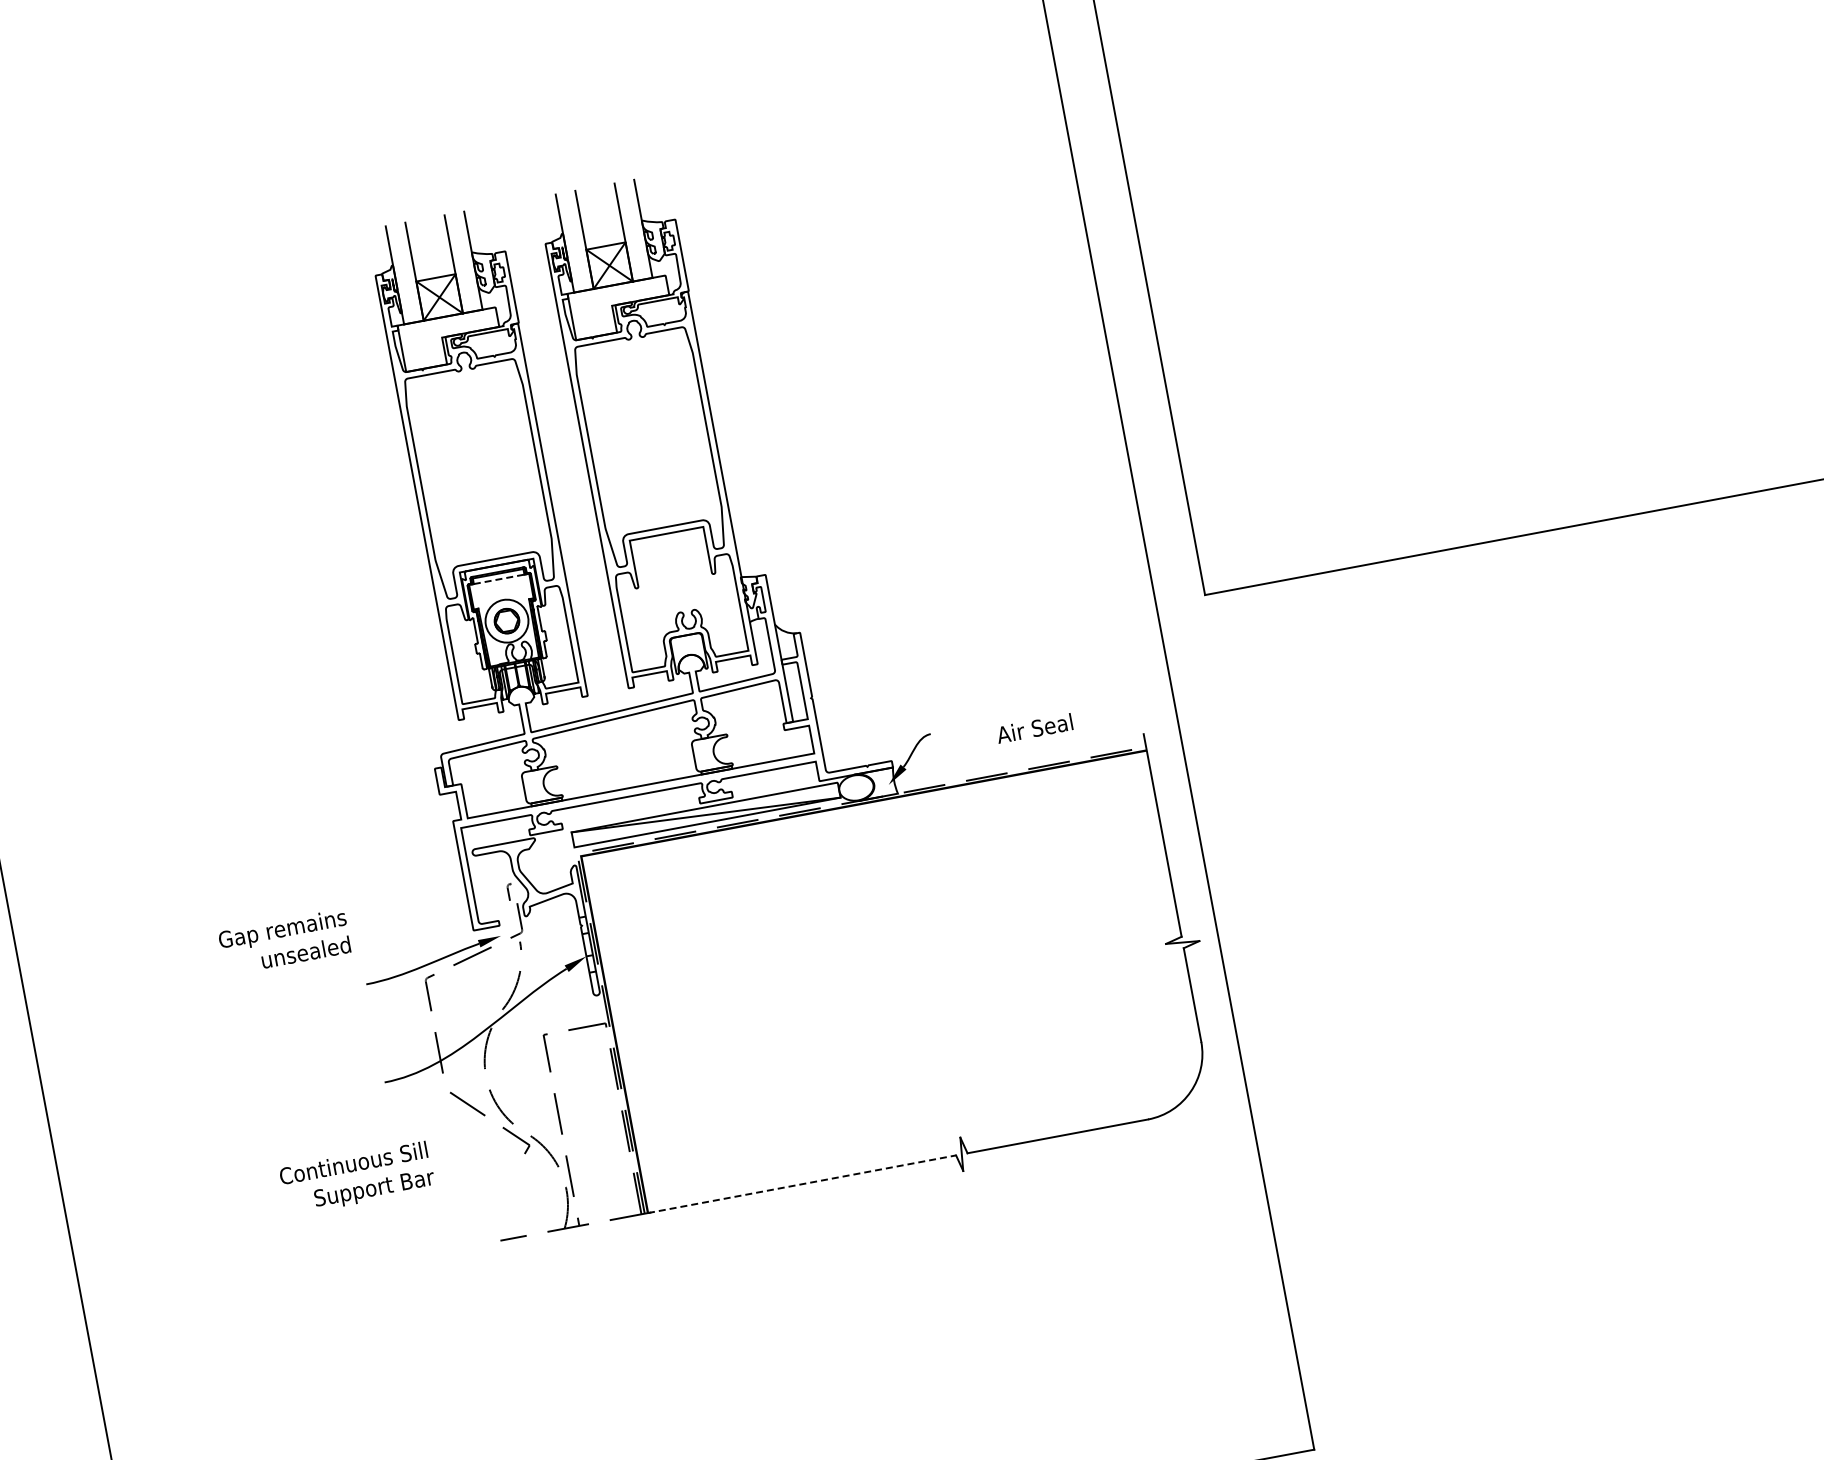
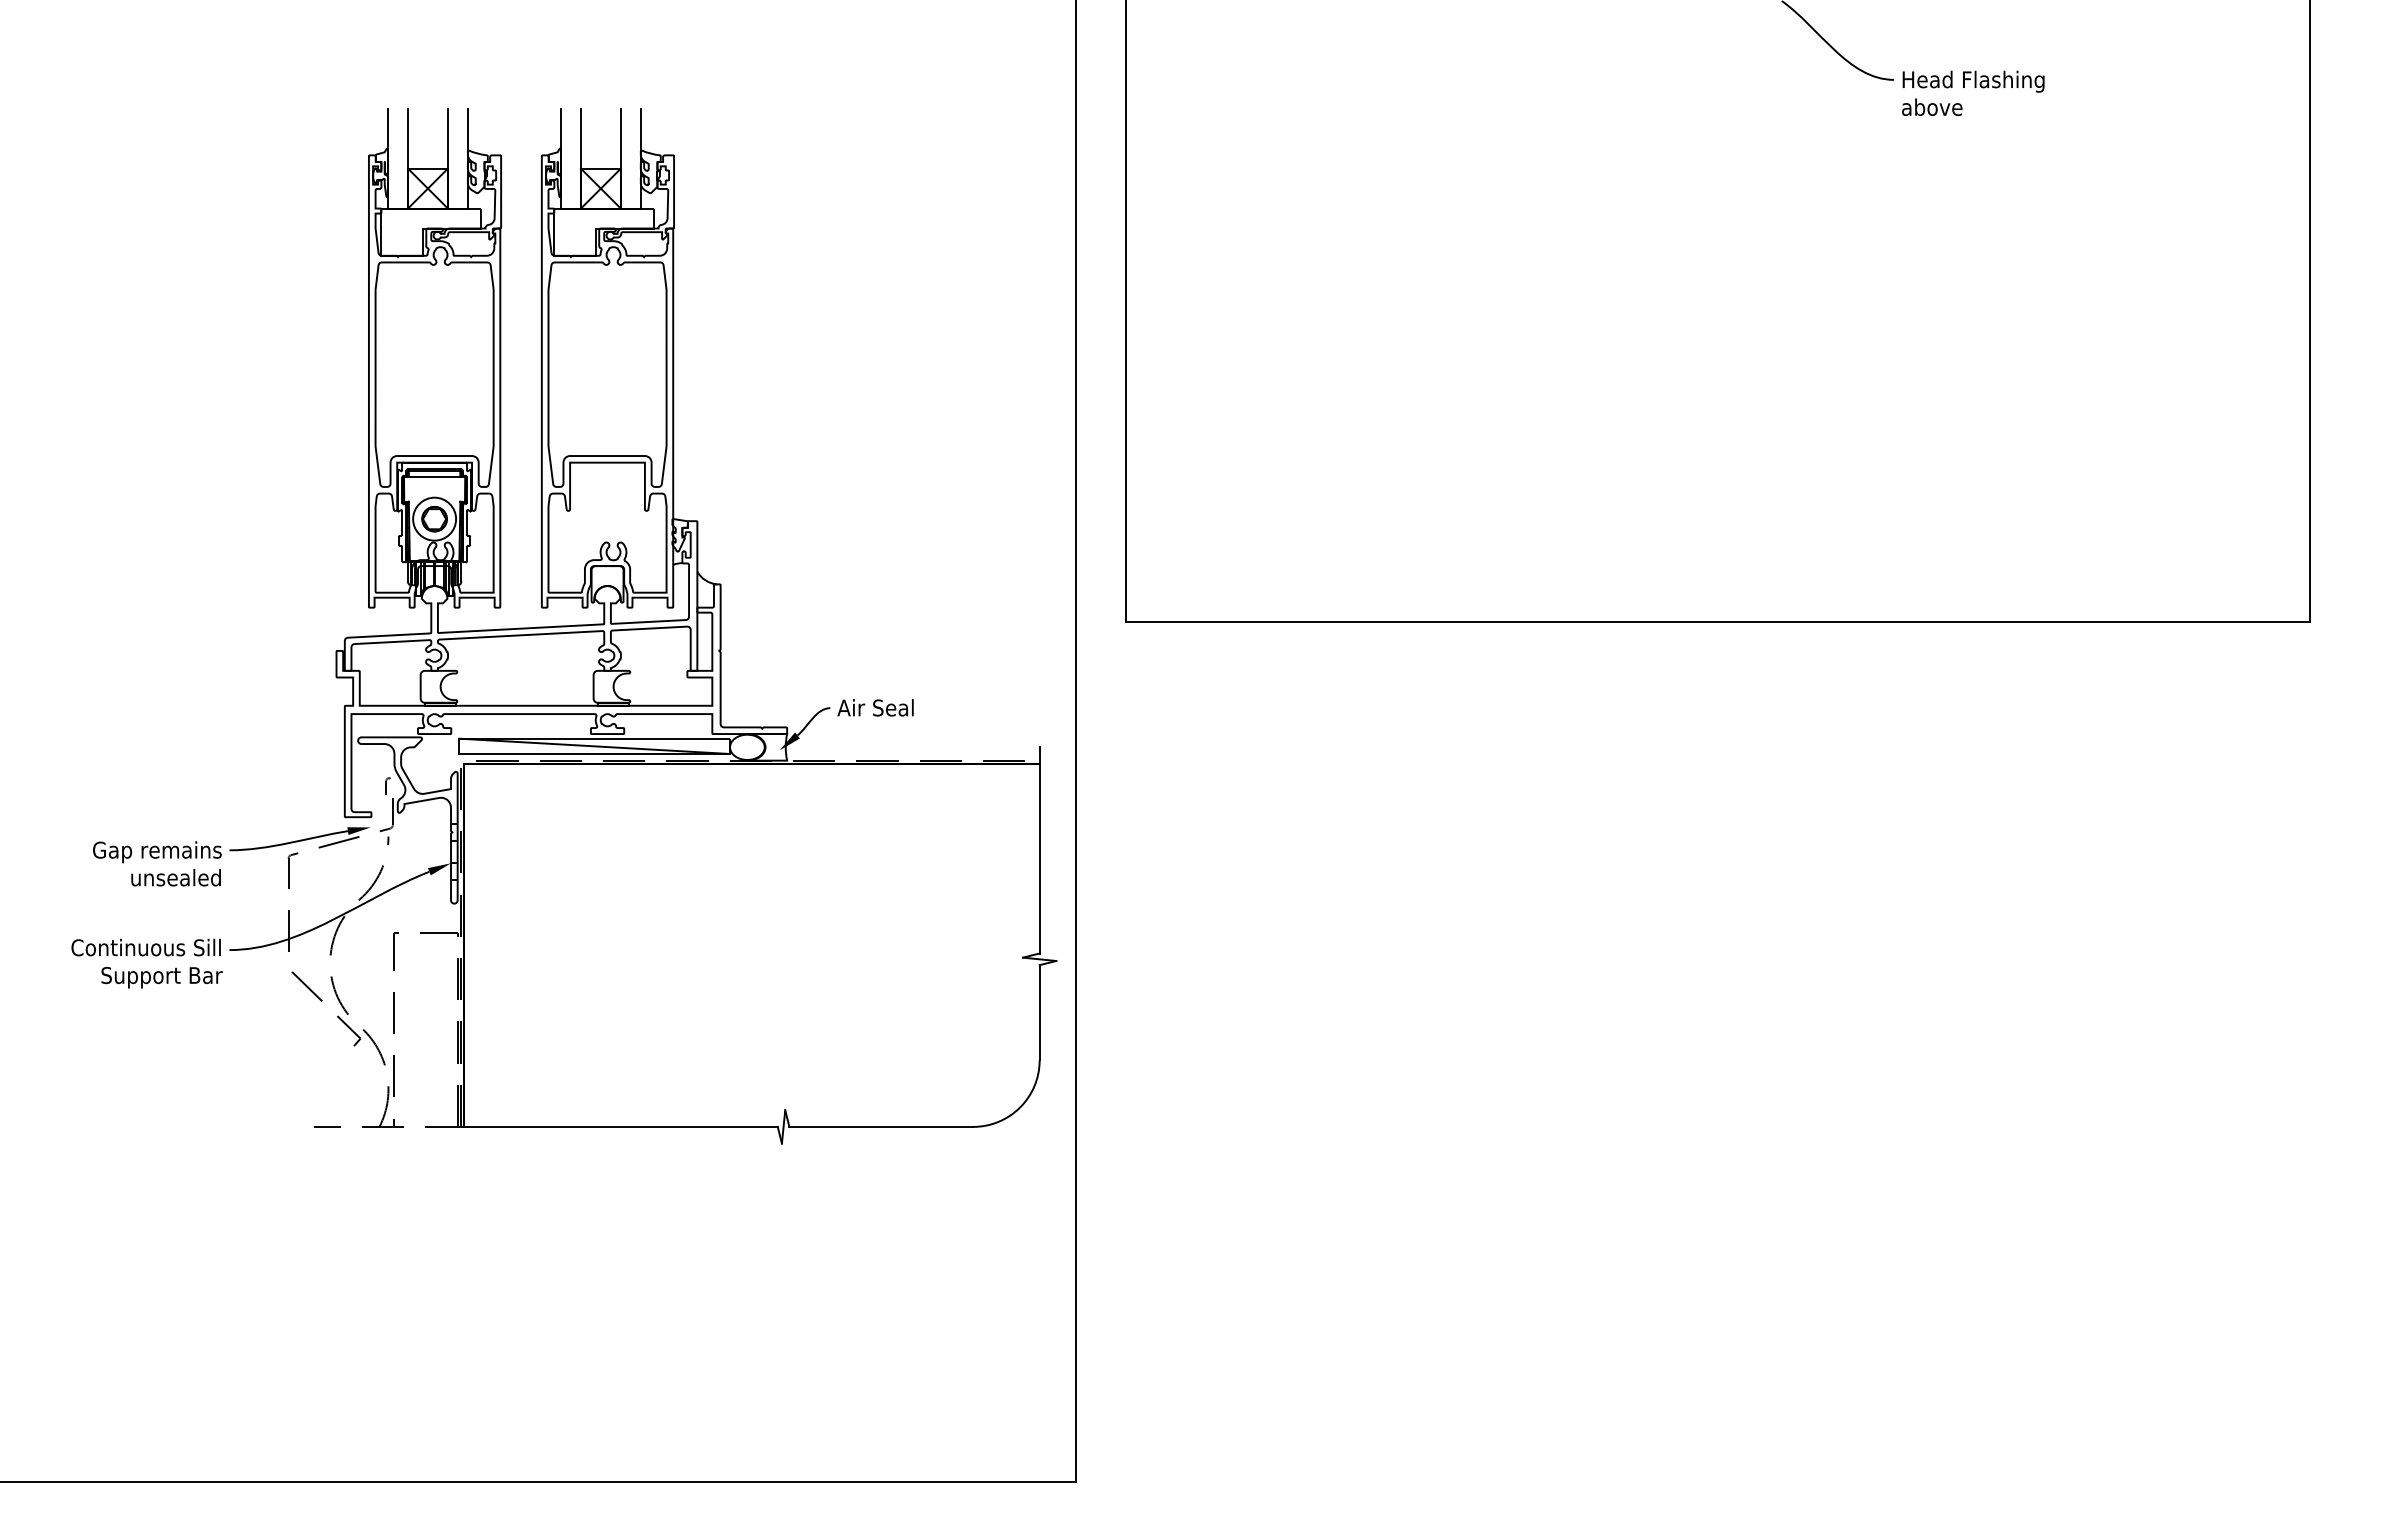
line: (499, 579) -> (434, 476), dashed -> solid
text: (1034, 728) -> (875, 707), moved
text: (285, 941) -> (157, 863), moved
text: (356, 1178) -> (146, 963), moved
line: (802, 1183) -> (621, 1126), dashed -> solid

